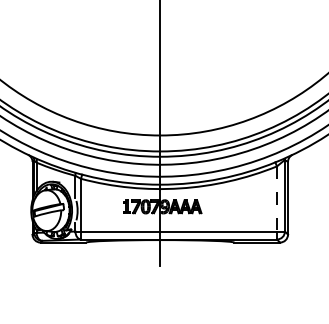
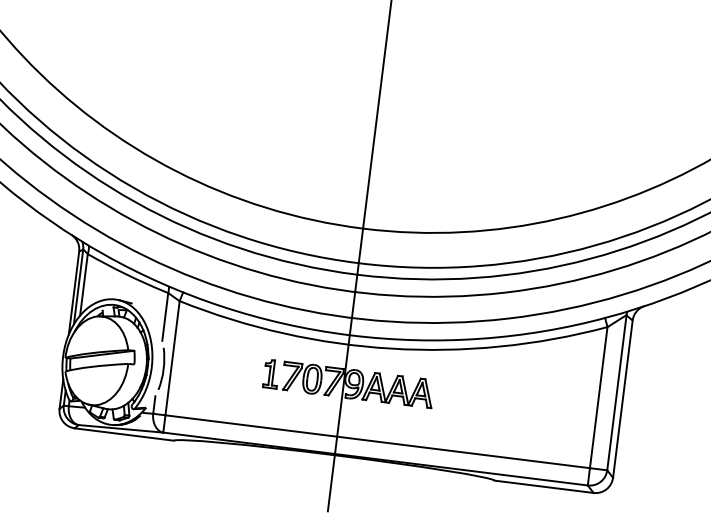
line: (276, 198) -> (597, 396), dashed -> solid

